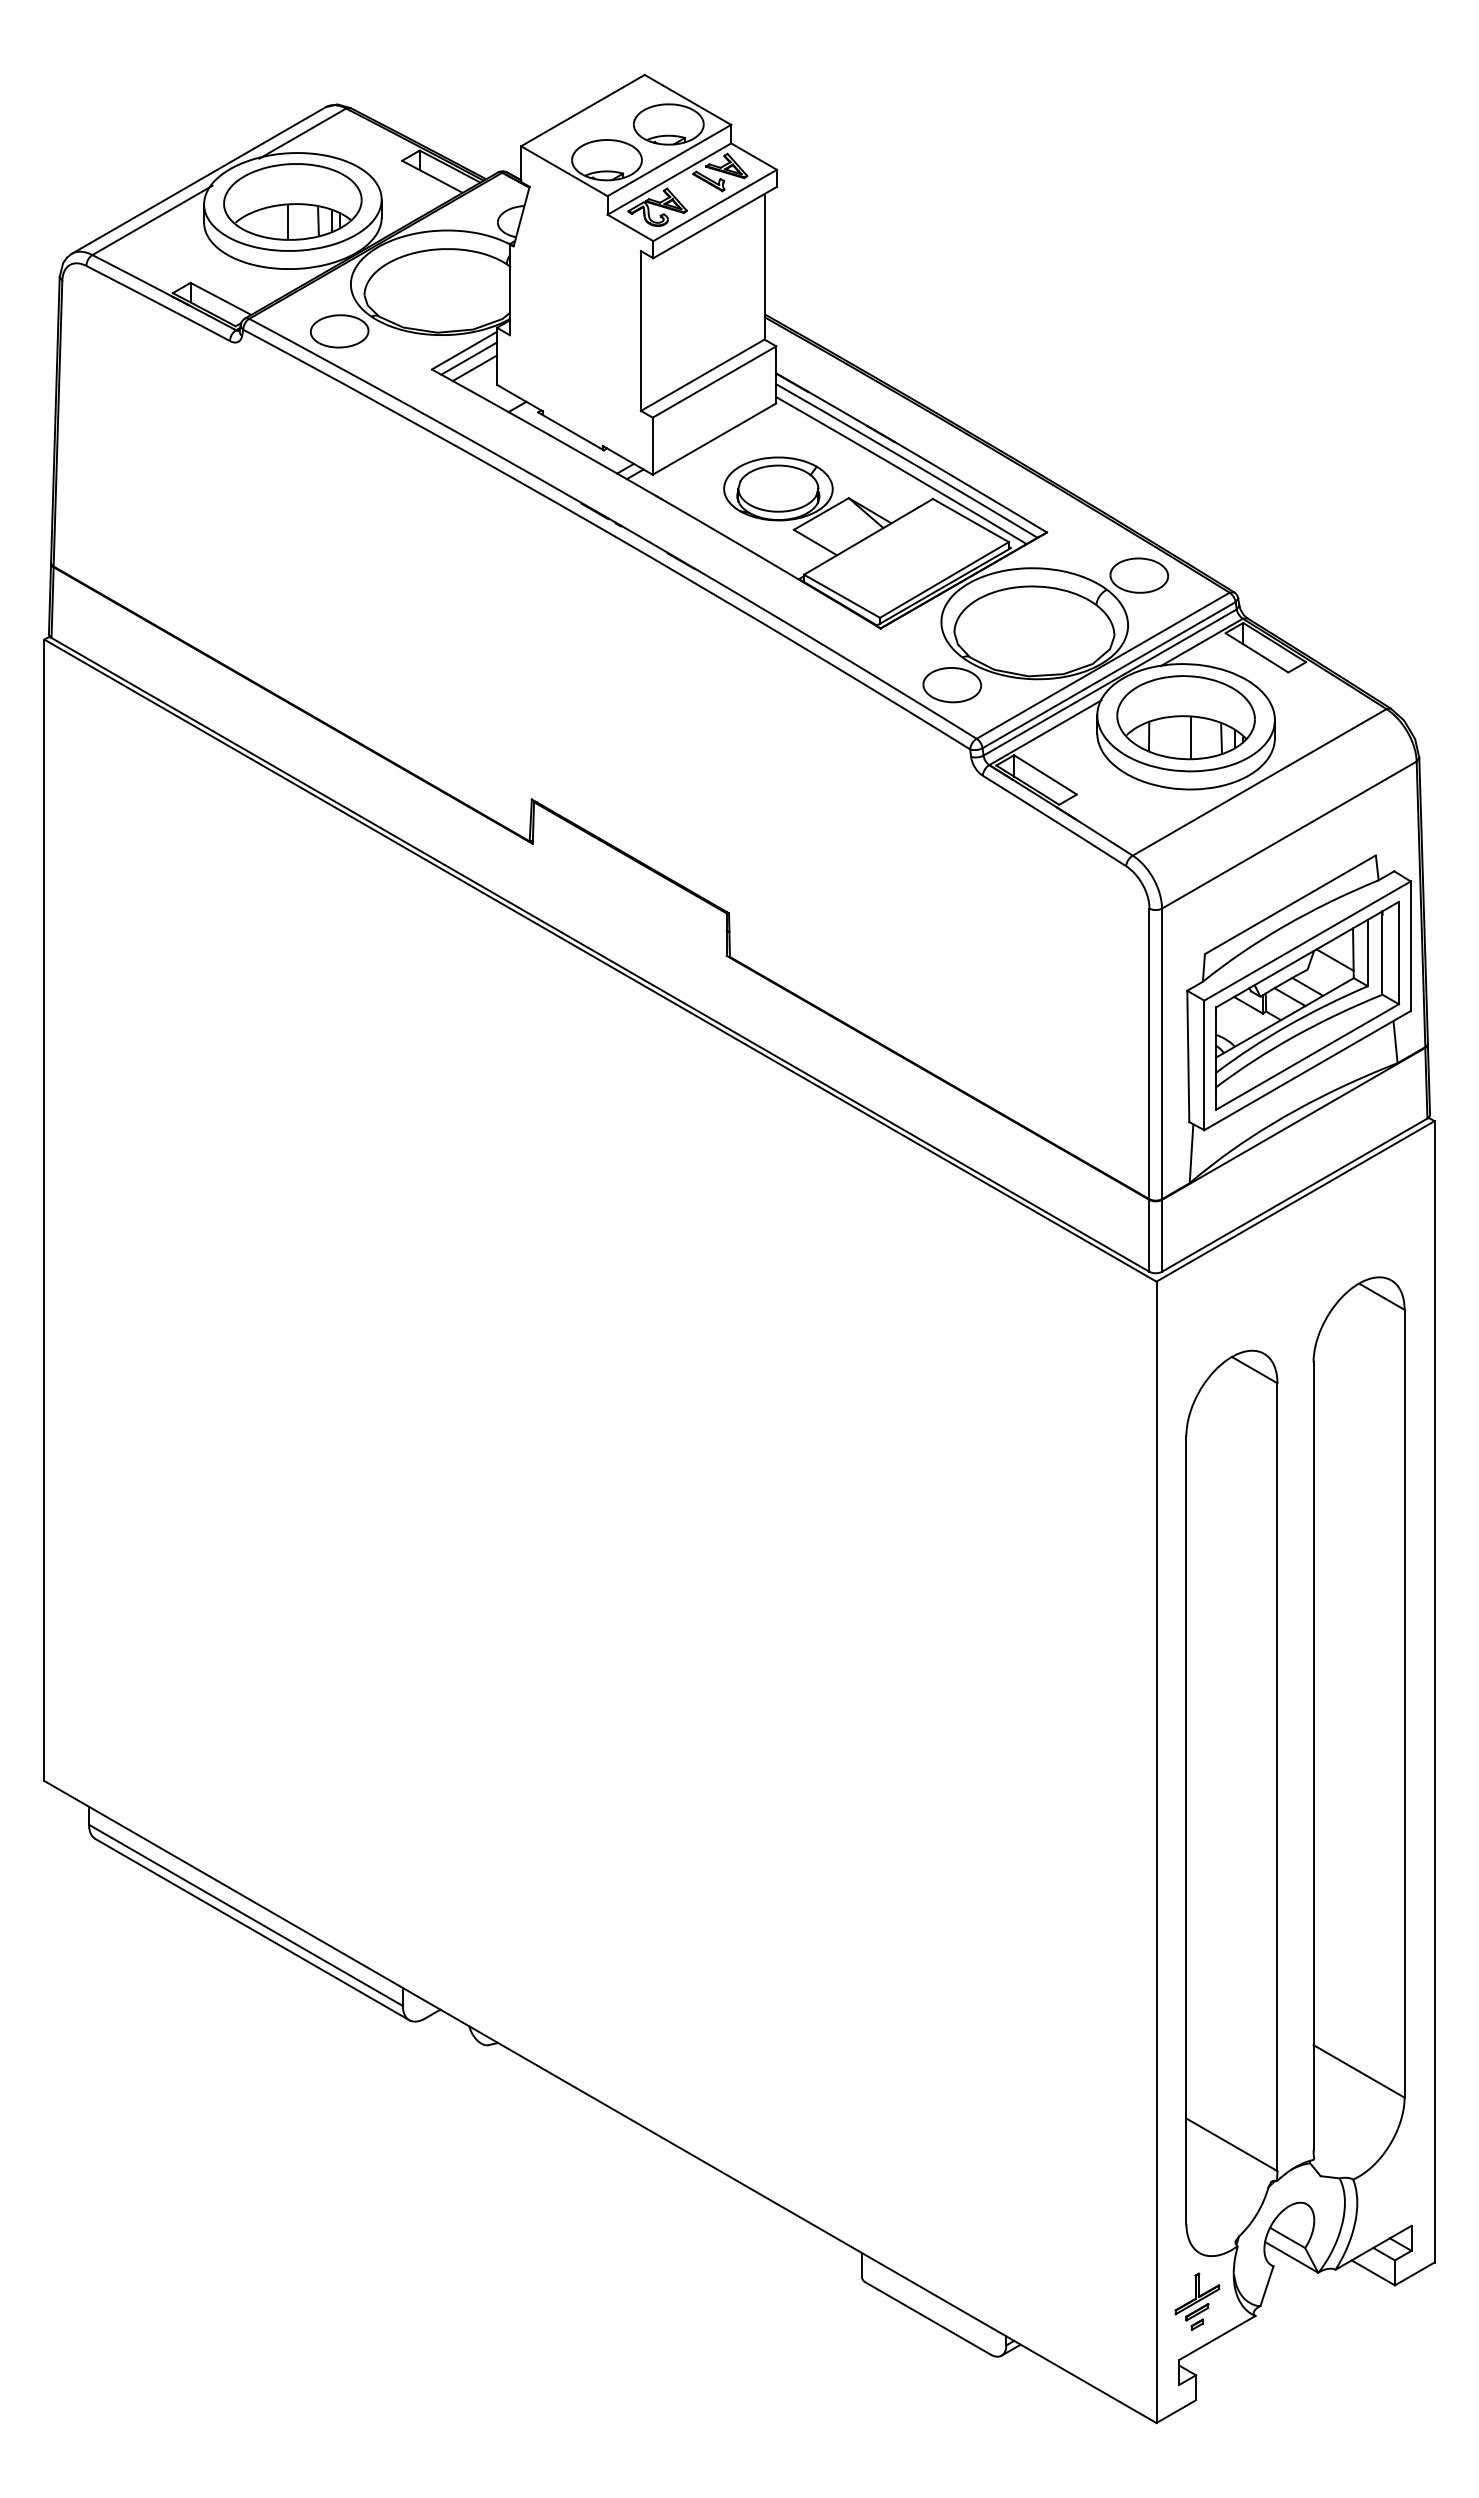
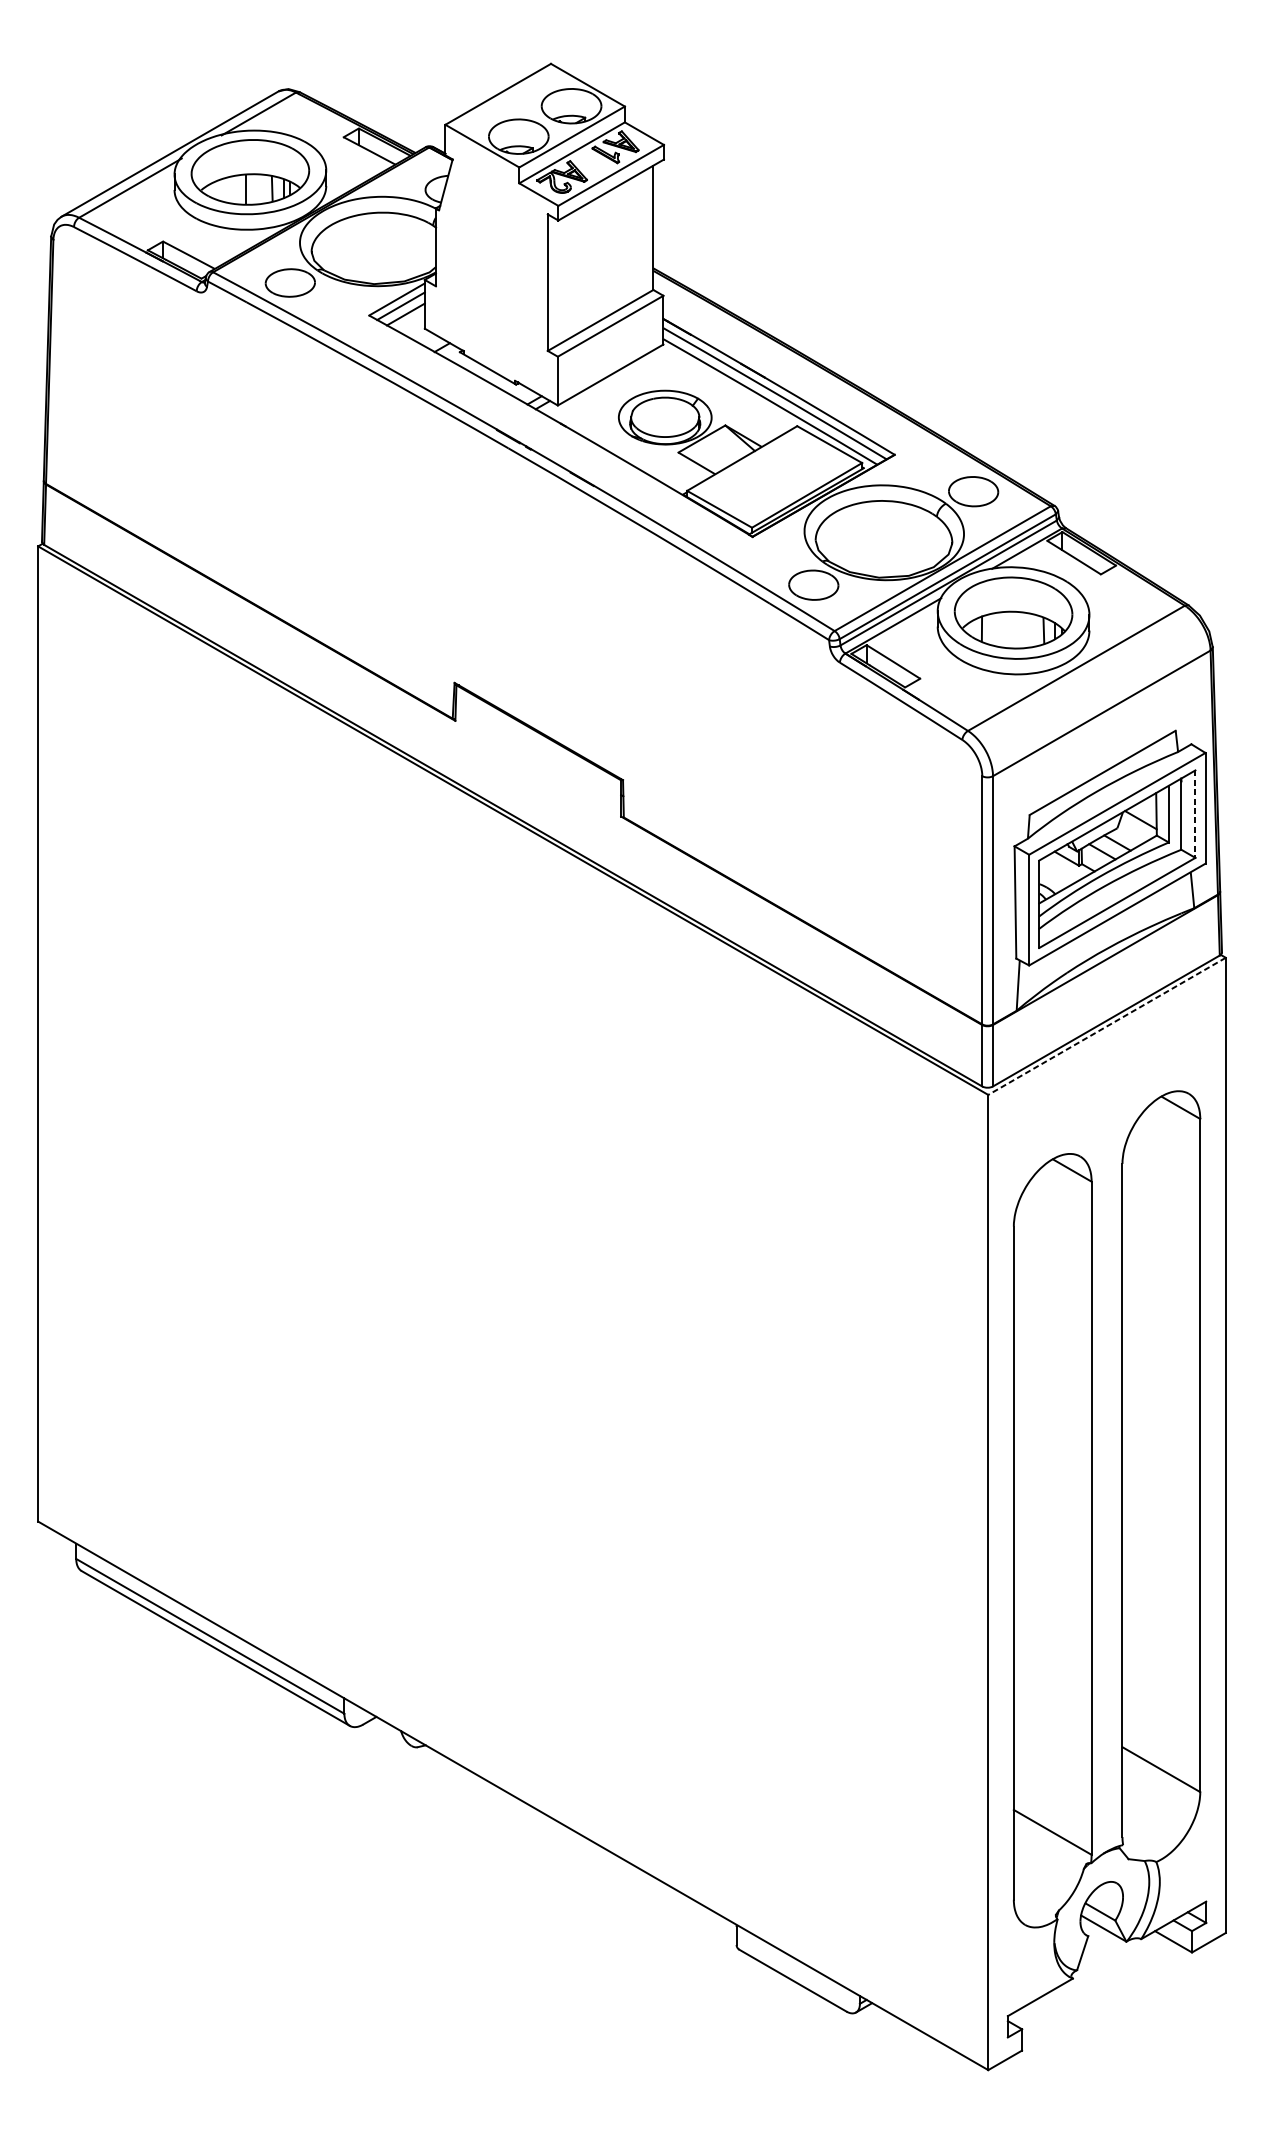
line: (1191, 737) -> (1018, 629), removed
line: (1398, 953) -> (1195, 814), solid -> dashed
line: (1295, 1201) -> (1107, 1026), solid -> dashed
part: (1197, 2301) -> (1023, 1966), removed

